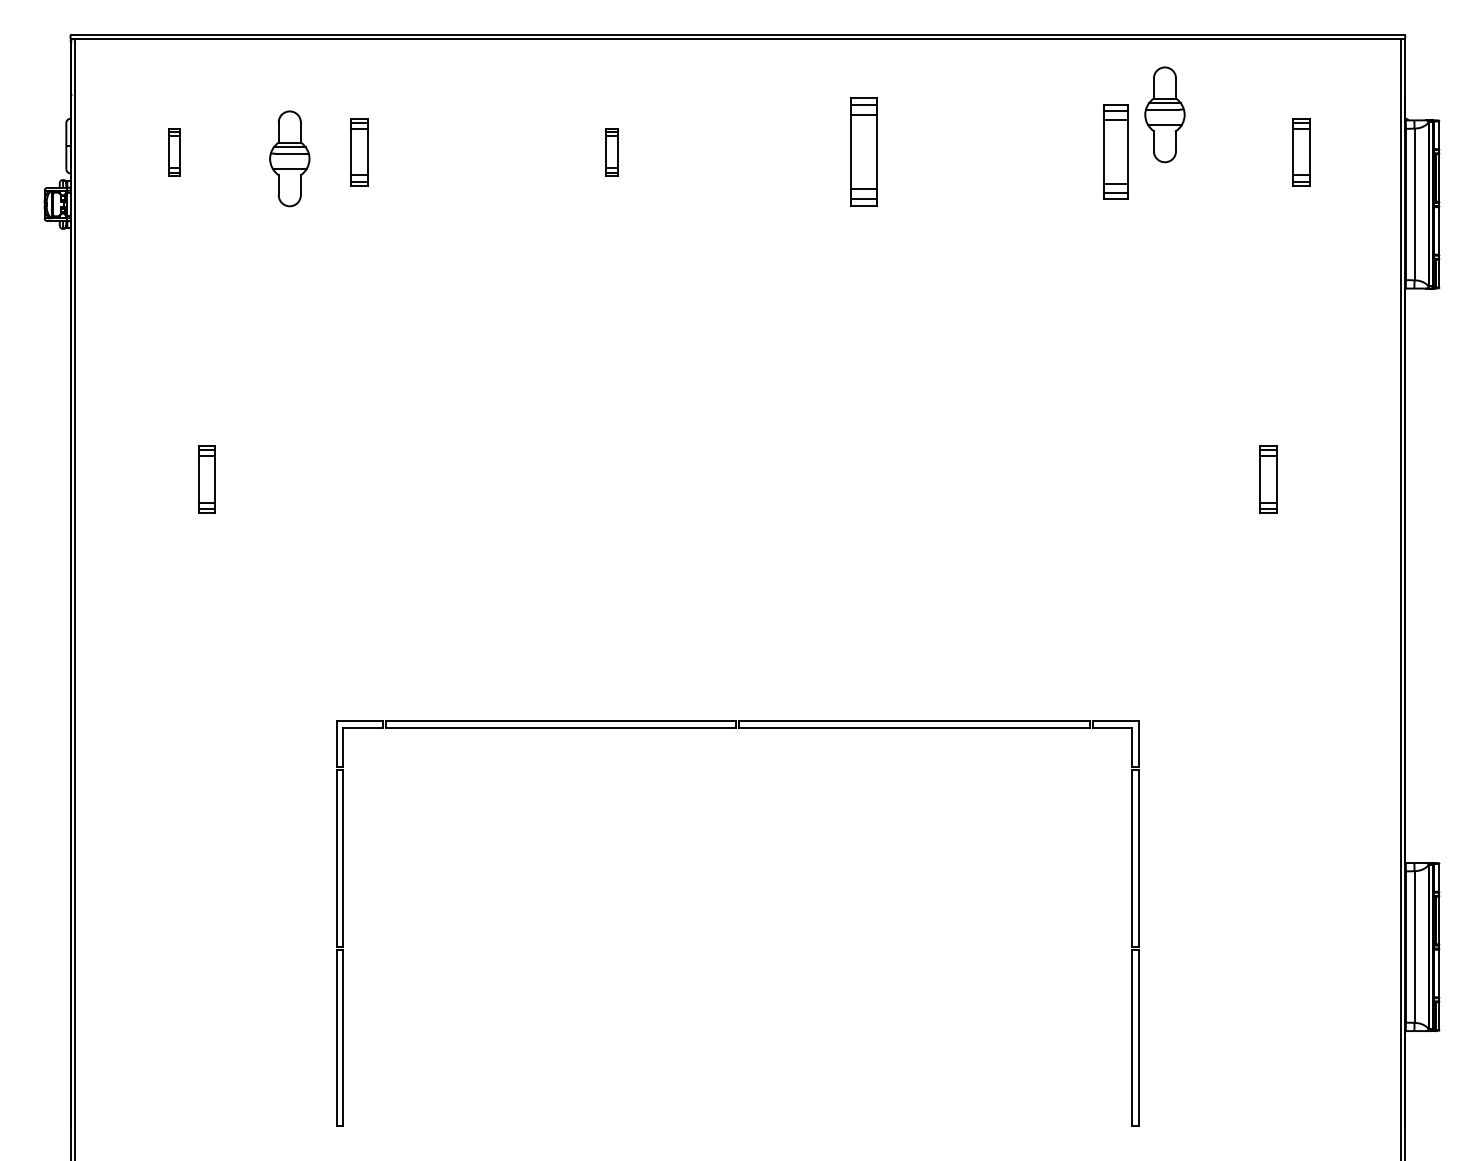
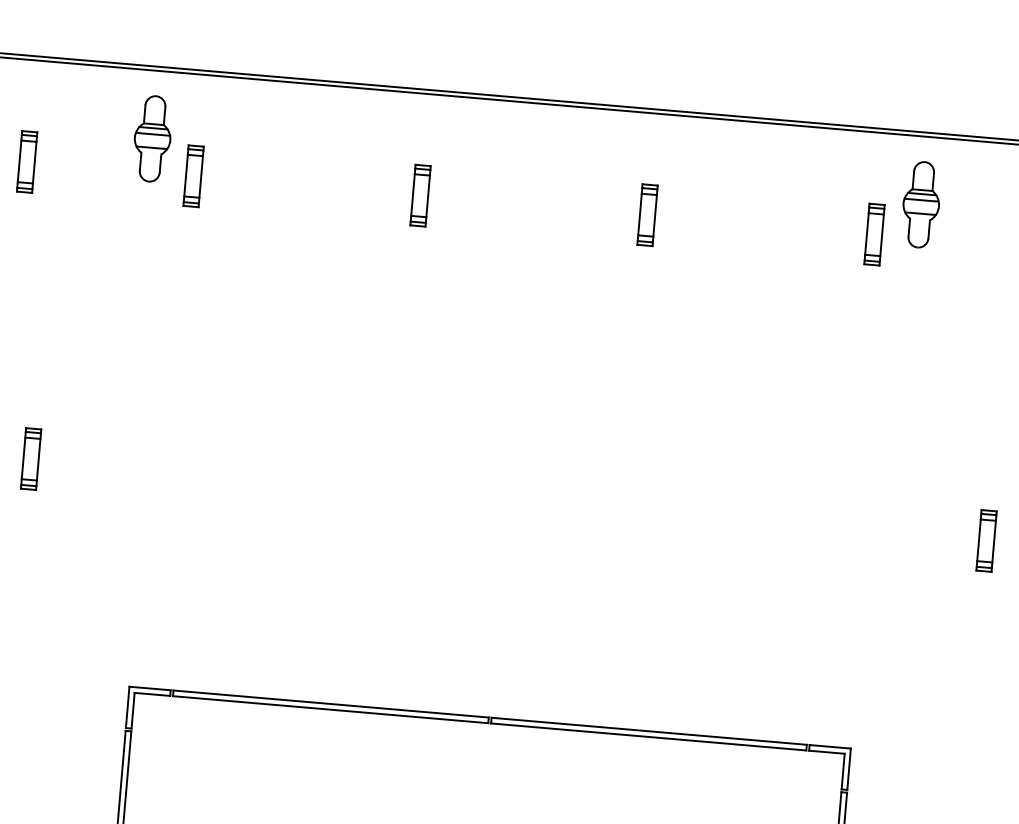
part: (174, 152) -> (27, 162), size x1.43
part: (611, 152) -> (420, 195), size x1.43
part: (863, 152) -> (647, 215), size x0.62
part: (1116, 152) -> (874, 234), size x0.71
part: (289, 158) -> (152, 138), moved

